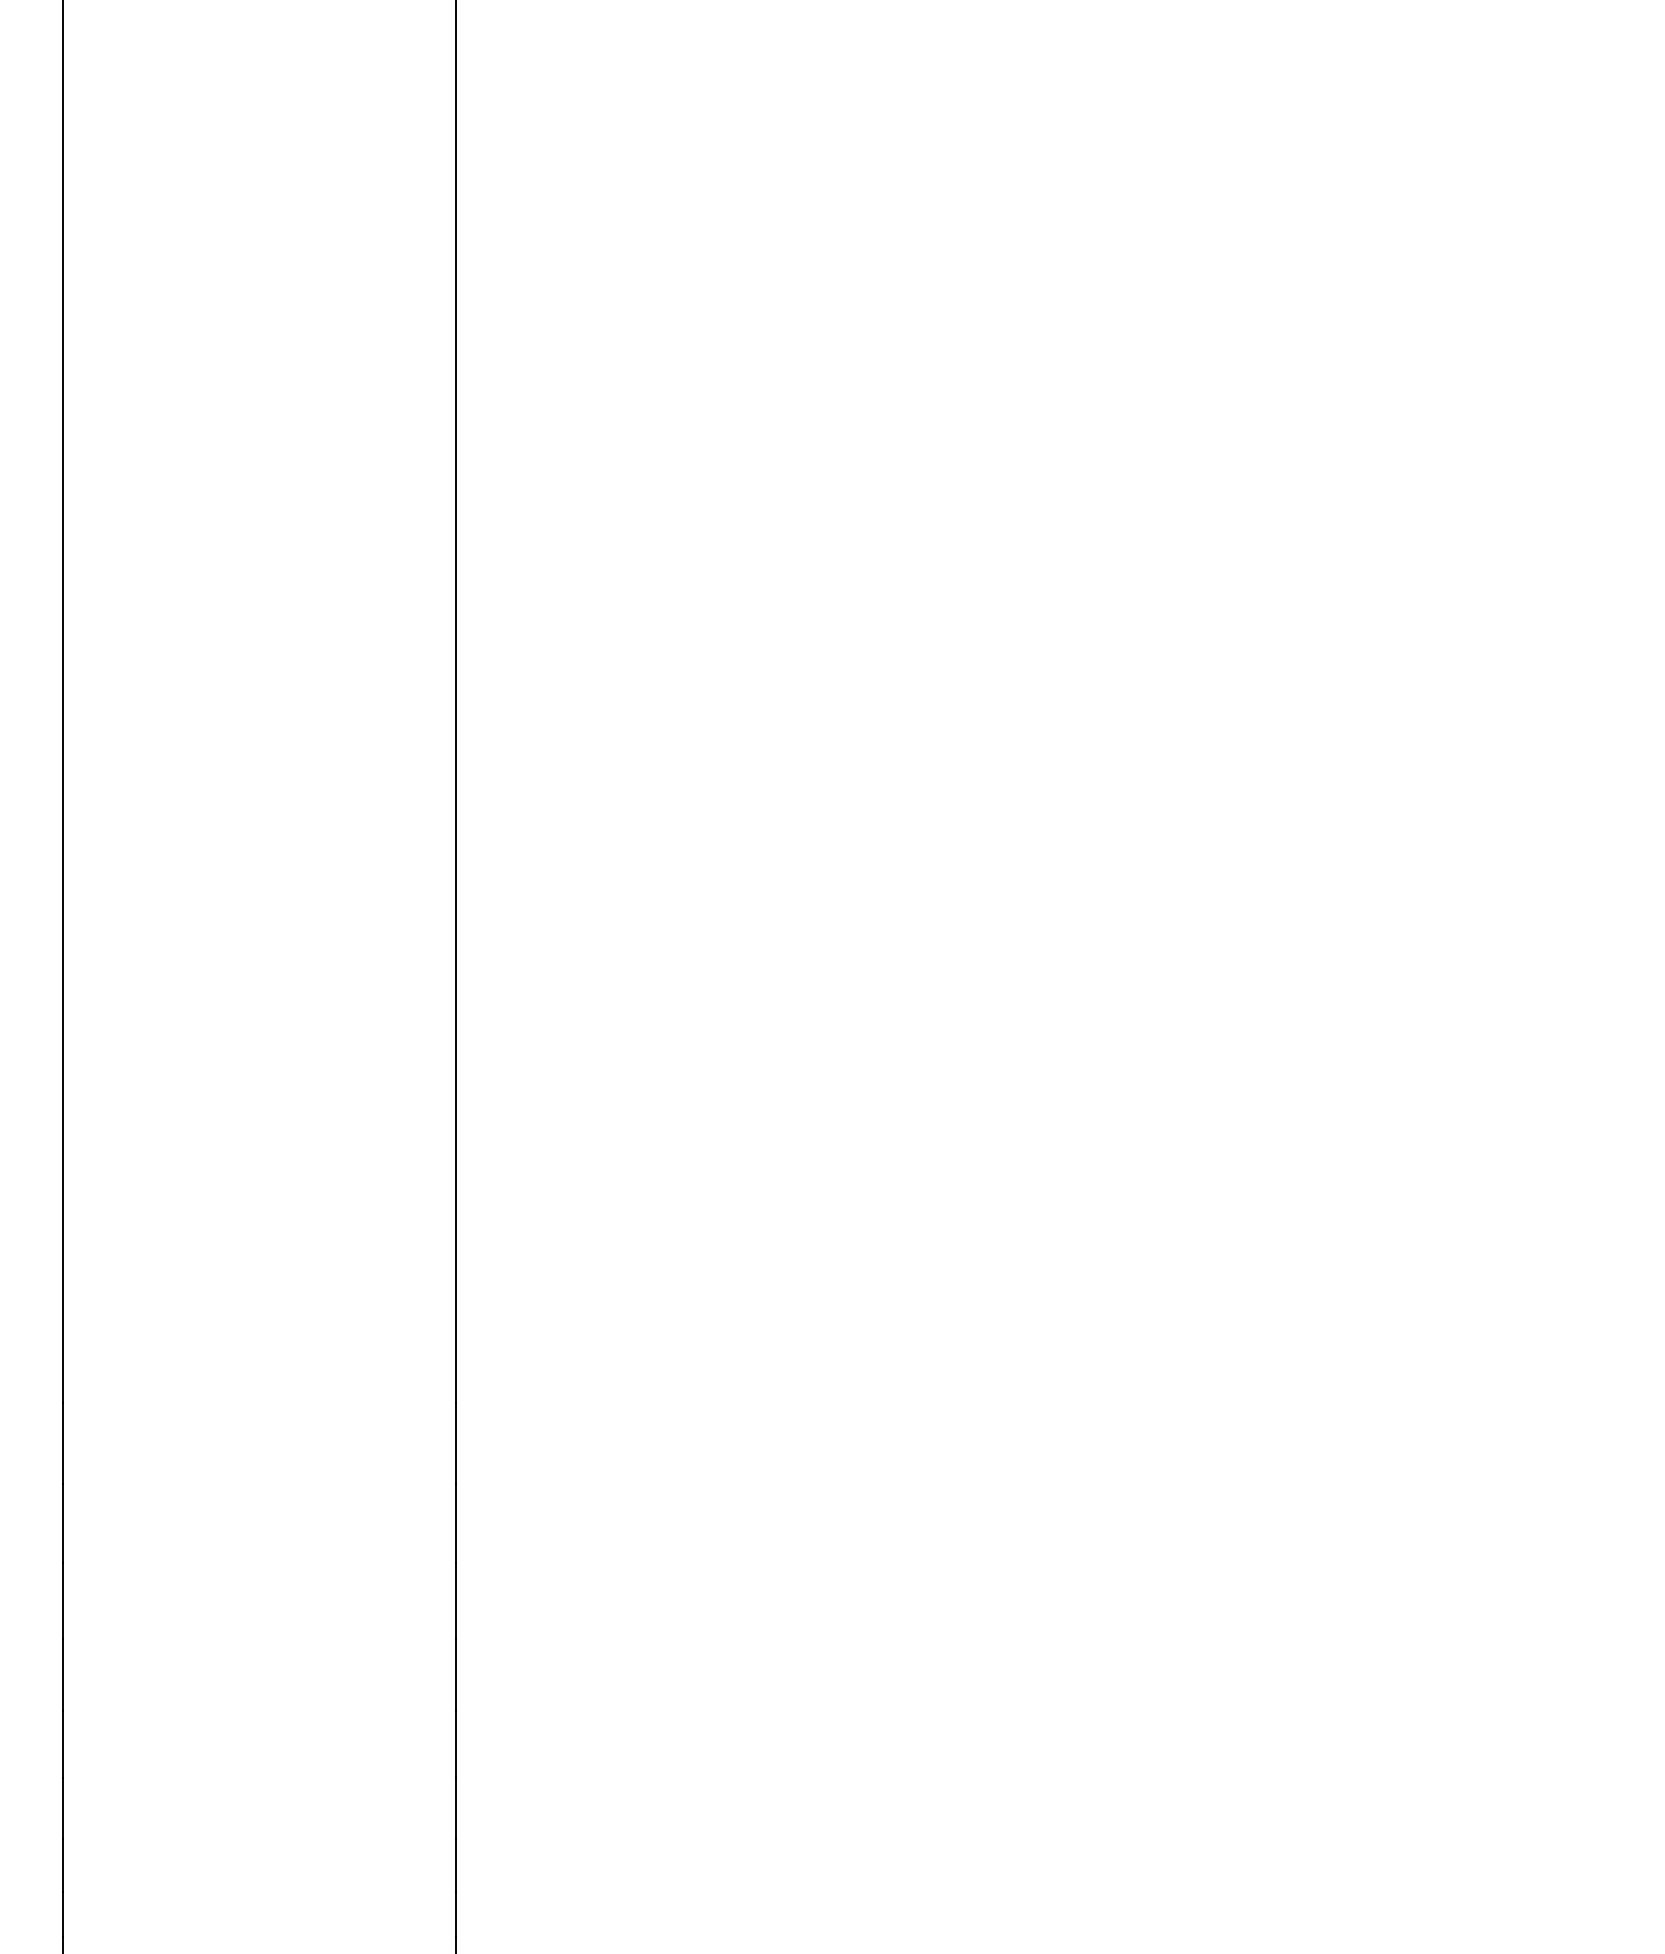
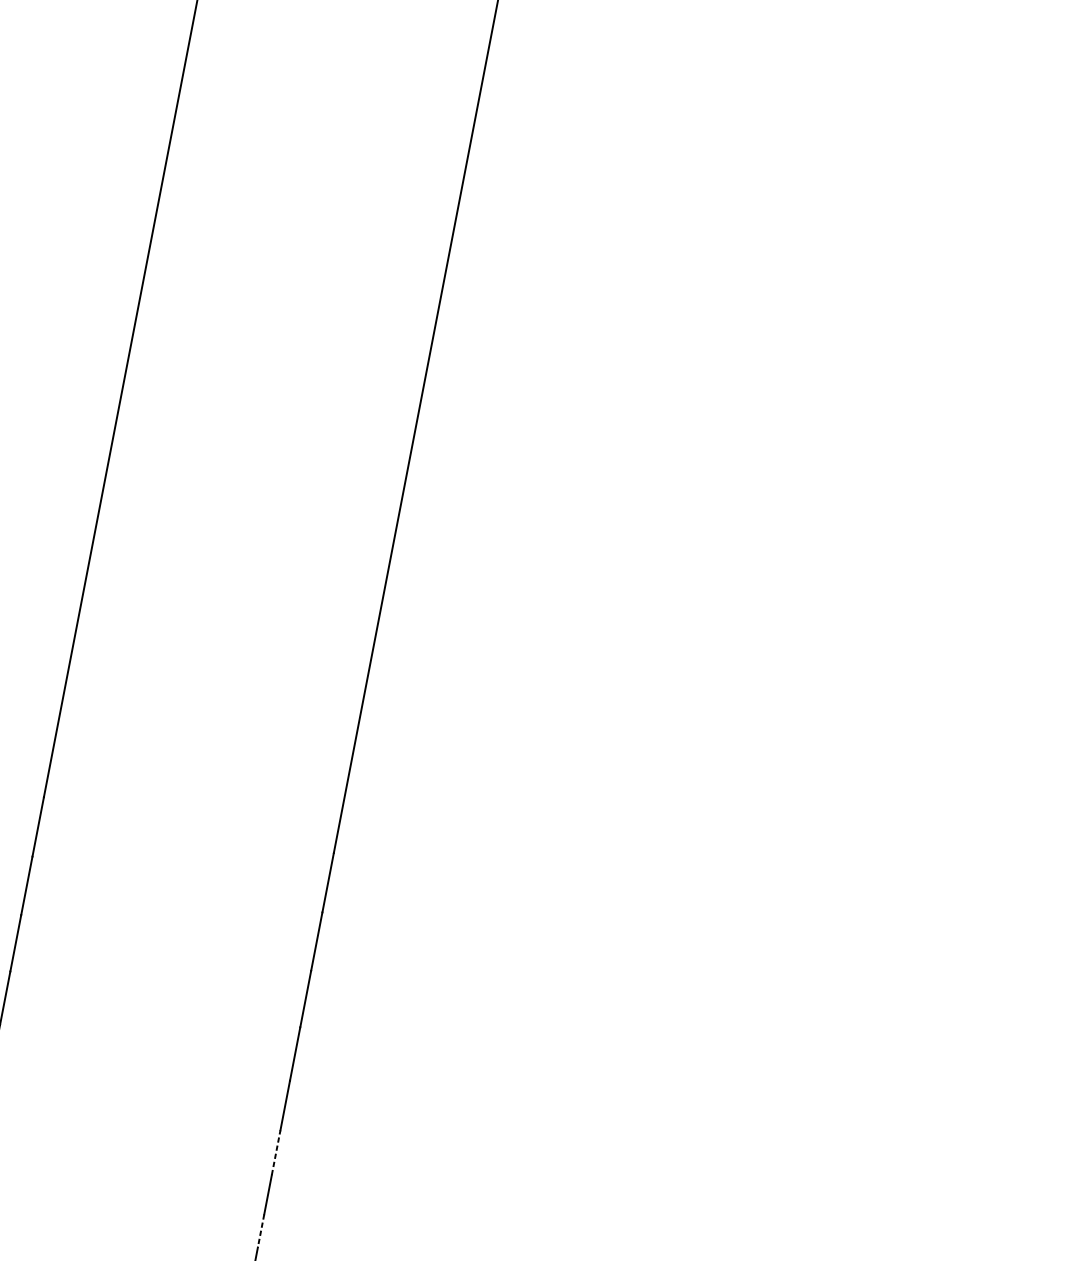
line: (455, 1808) -> (276, 1152), solid -> dashed
line: (455, 1915) -> (260, 1231), solid -> dashed

